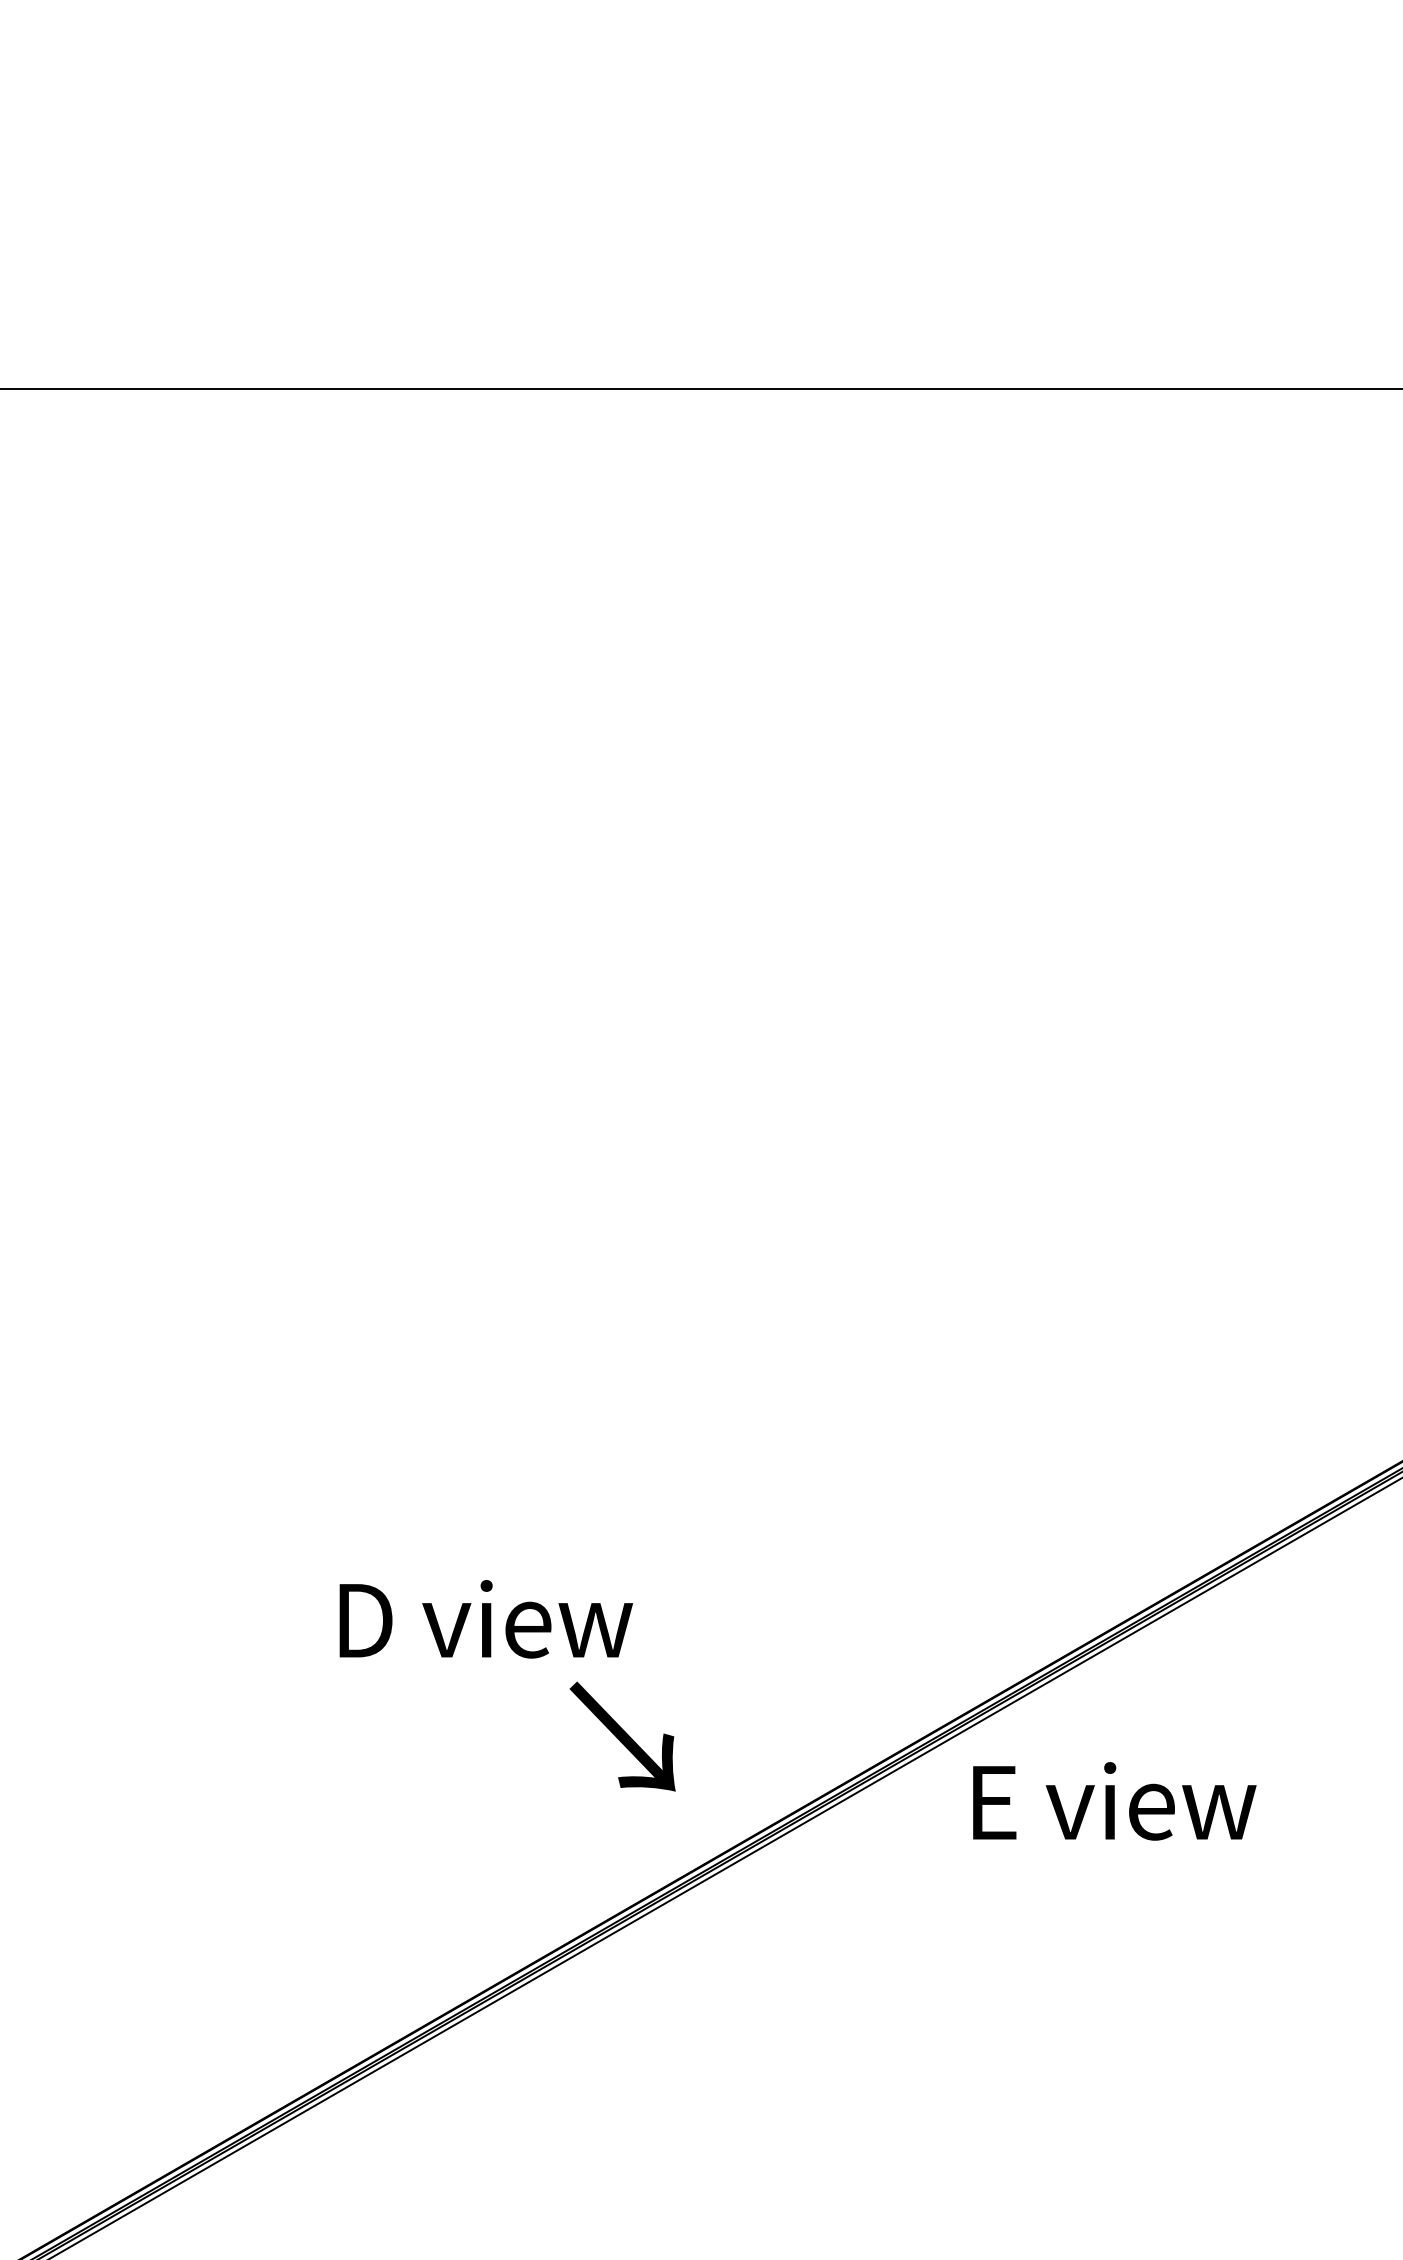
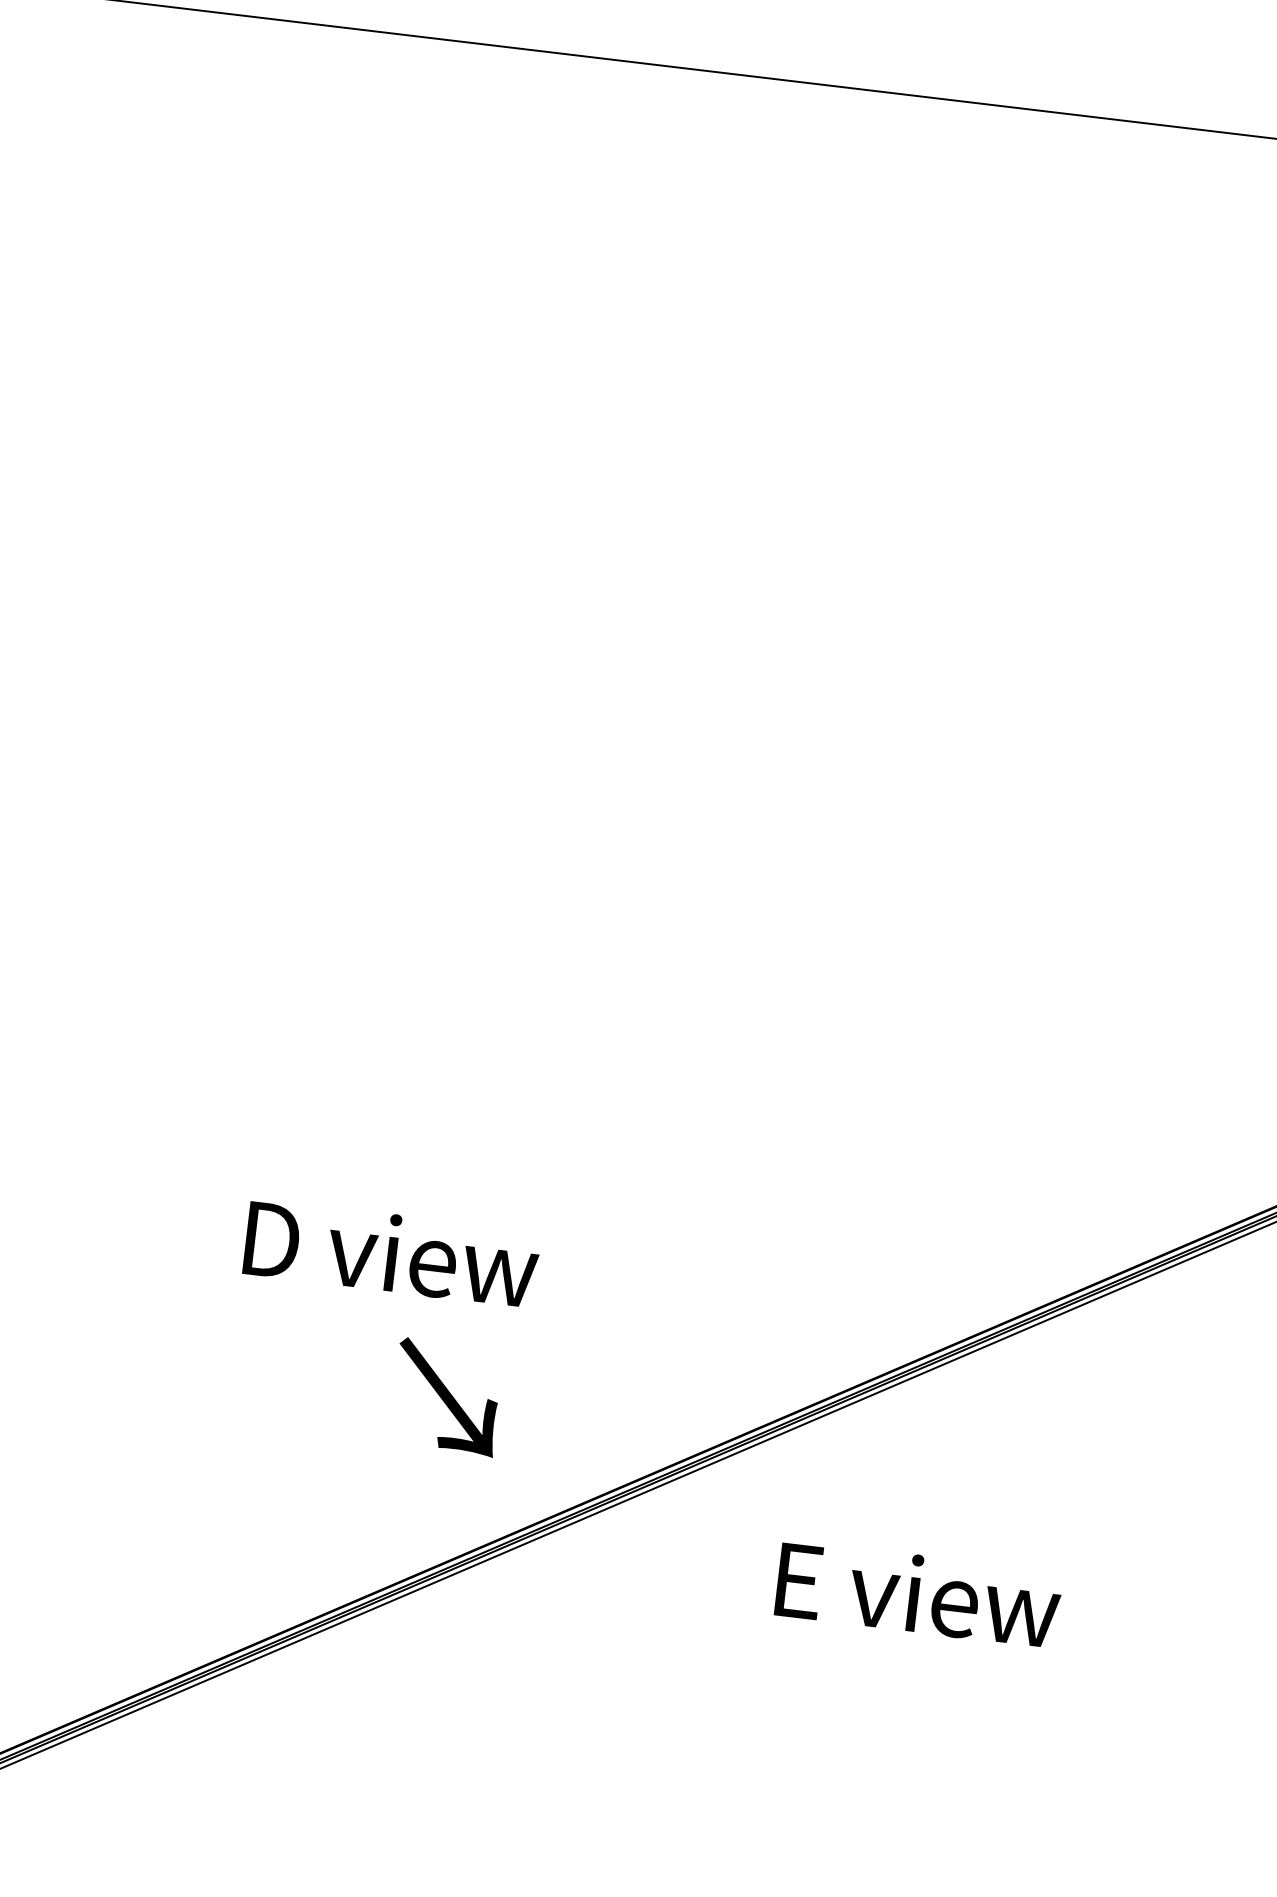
text: (485, 1619) -> (391, 1253), moved
text: (1114, 1801) -> (918, 1594), moved

